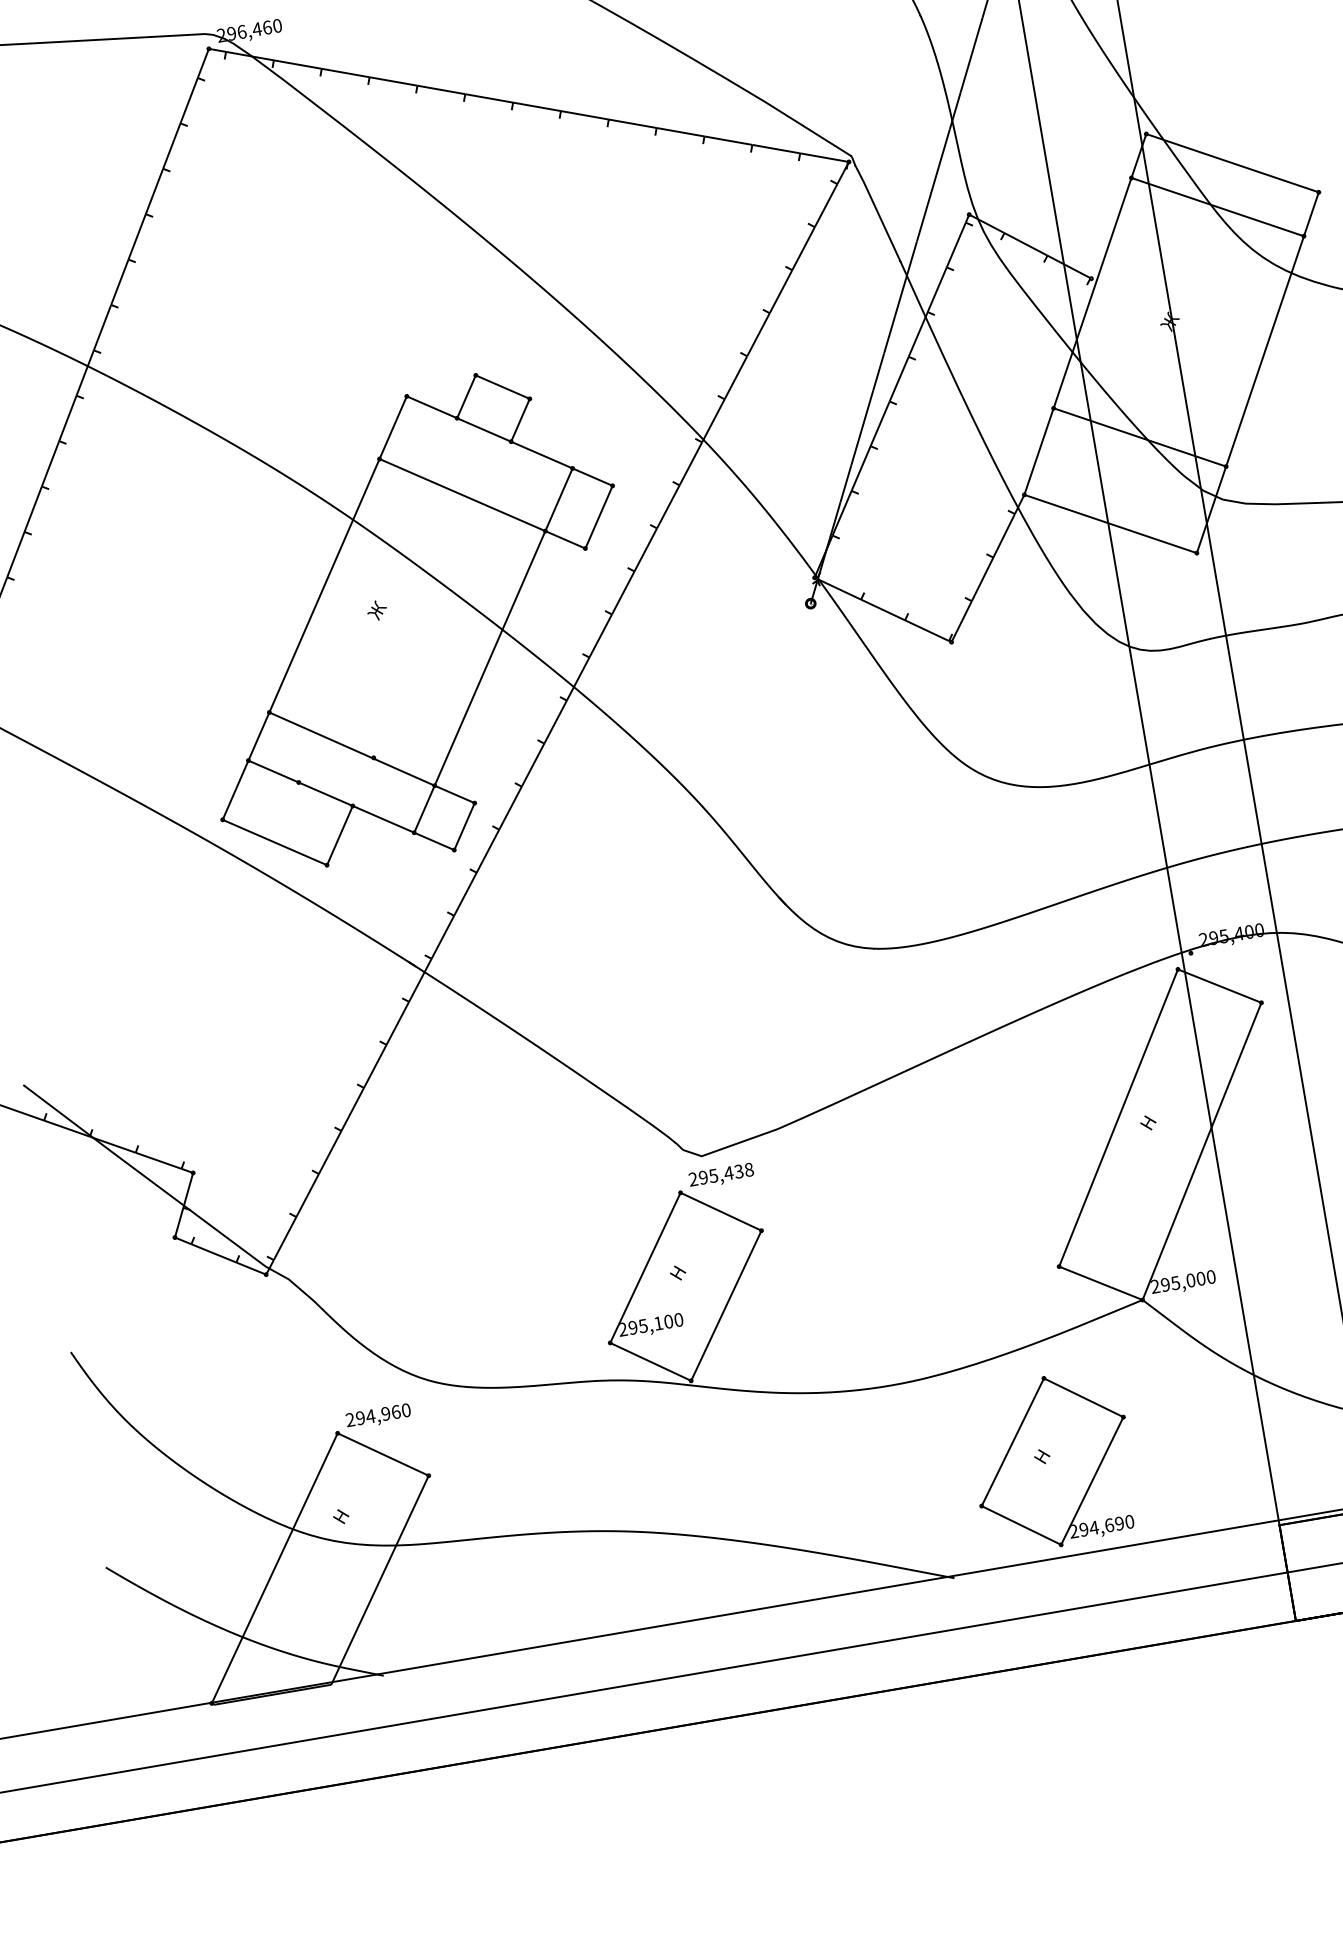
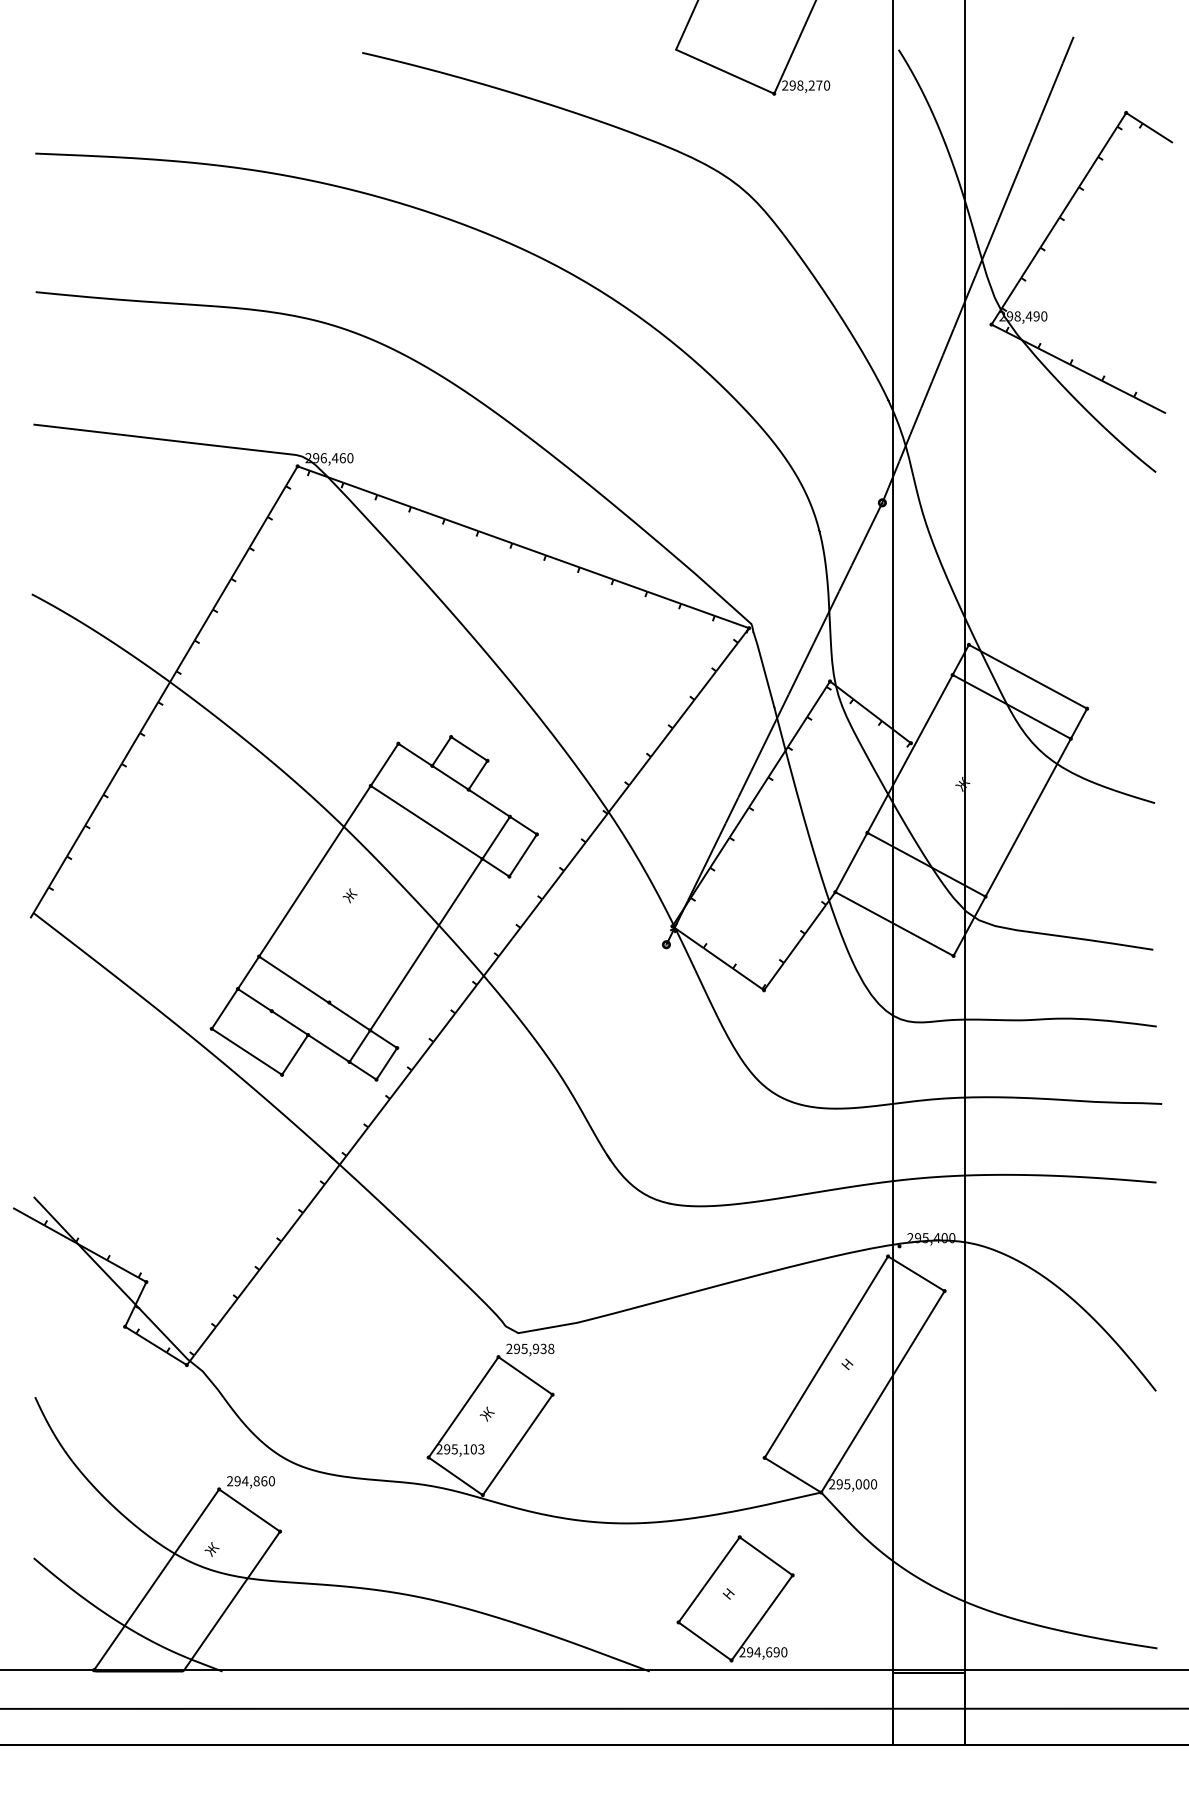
text: (728, 1172) -> (535, 1348), 295,438 -> 295,938
text: (677, 1270) -> (486, 1413), Н -> Ж
text: (678, 1320) -> (481, 1449), 295,100 -> 295,103
text: (385, 1414) -> (256, 1481), 294,960 -> 294,860
text: (341, 1515) -> (211, 1549), Н -> Ж

